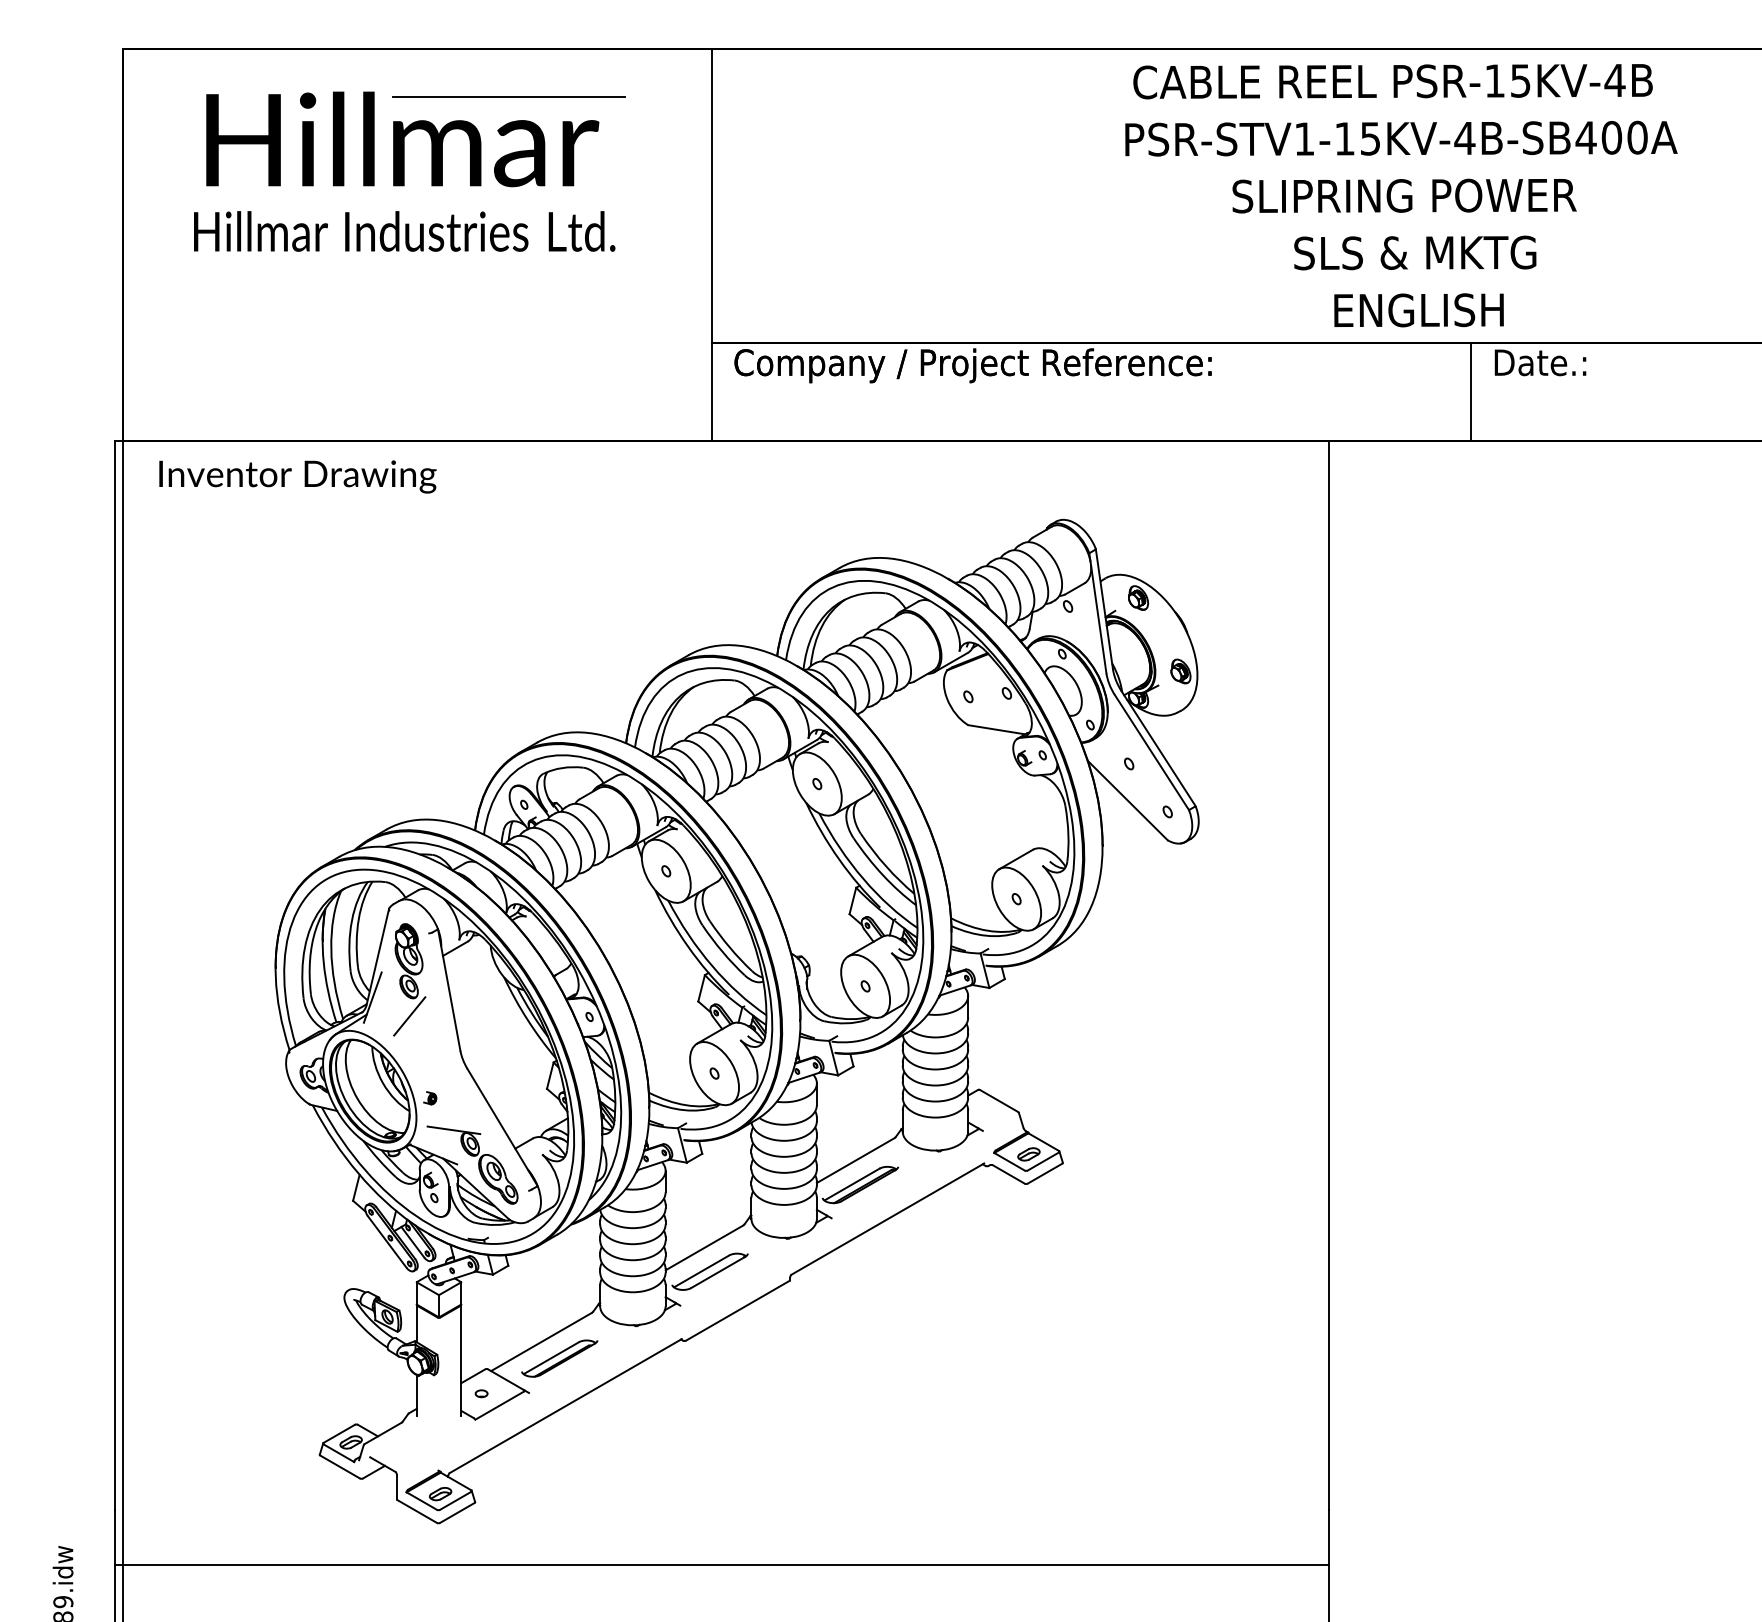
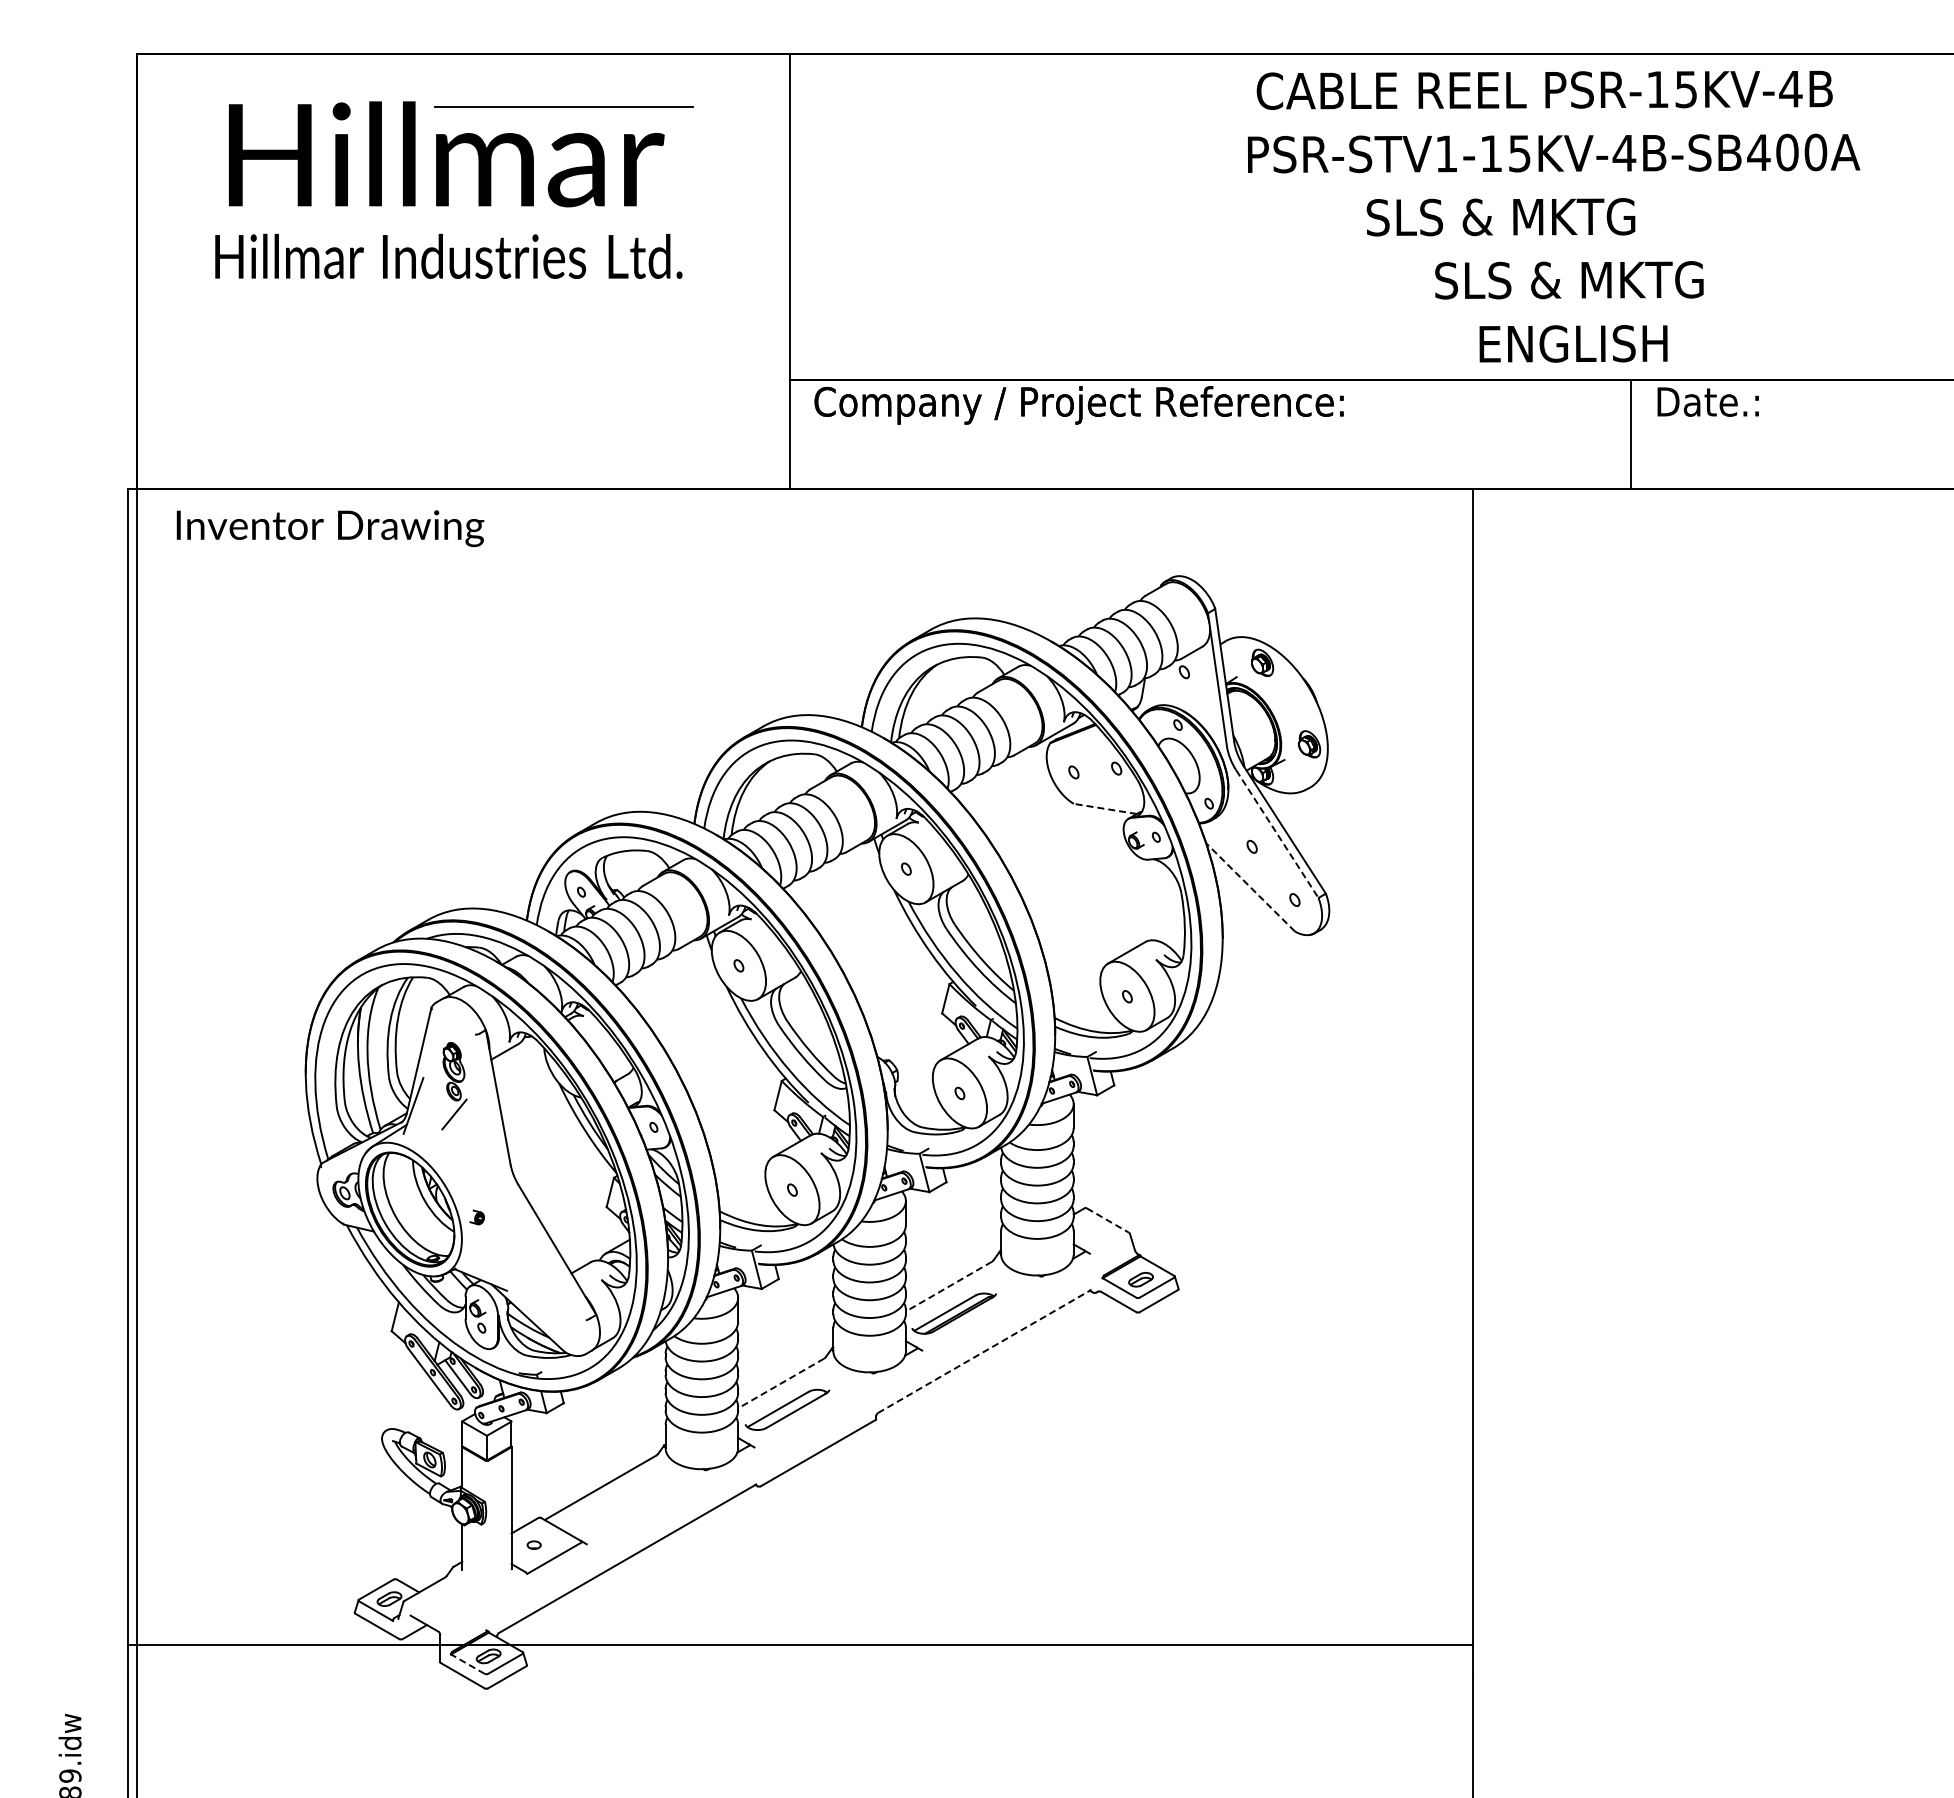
text: (1428, 196) -> (1584, 217), SLIPRING POWER -> SLS & MKTG
line: (996, 729) -> (1105, 808), solid -> dashed
line: (1152, 752) -> (1277, 834), solid -> dashed
line: (1127, 800) -> (1250, 887), solid -> dashed
part: (409, 979) -> (454, 1085), size x0.7
line: (999, 1100) -> (1108, 1220), solid -> dashed
line: (855, 1160) -> (948, 1286), solid -> dashed
part: (478, 1164) -> (530, 1291), removed
line: (888, 1219) -> (985, 1351), solid -> dashed
line: (704, 1247) -> (781, 1383), solid -> dashed
part: (559, 1358) -> (620, 1506), removed
line: (421, 1500) -> (467, 1663), solid -> dashed
line: (721, 1564) -> (800, 1644), moved

